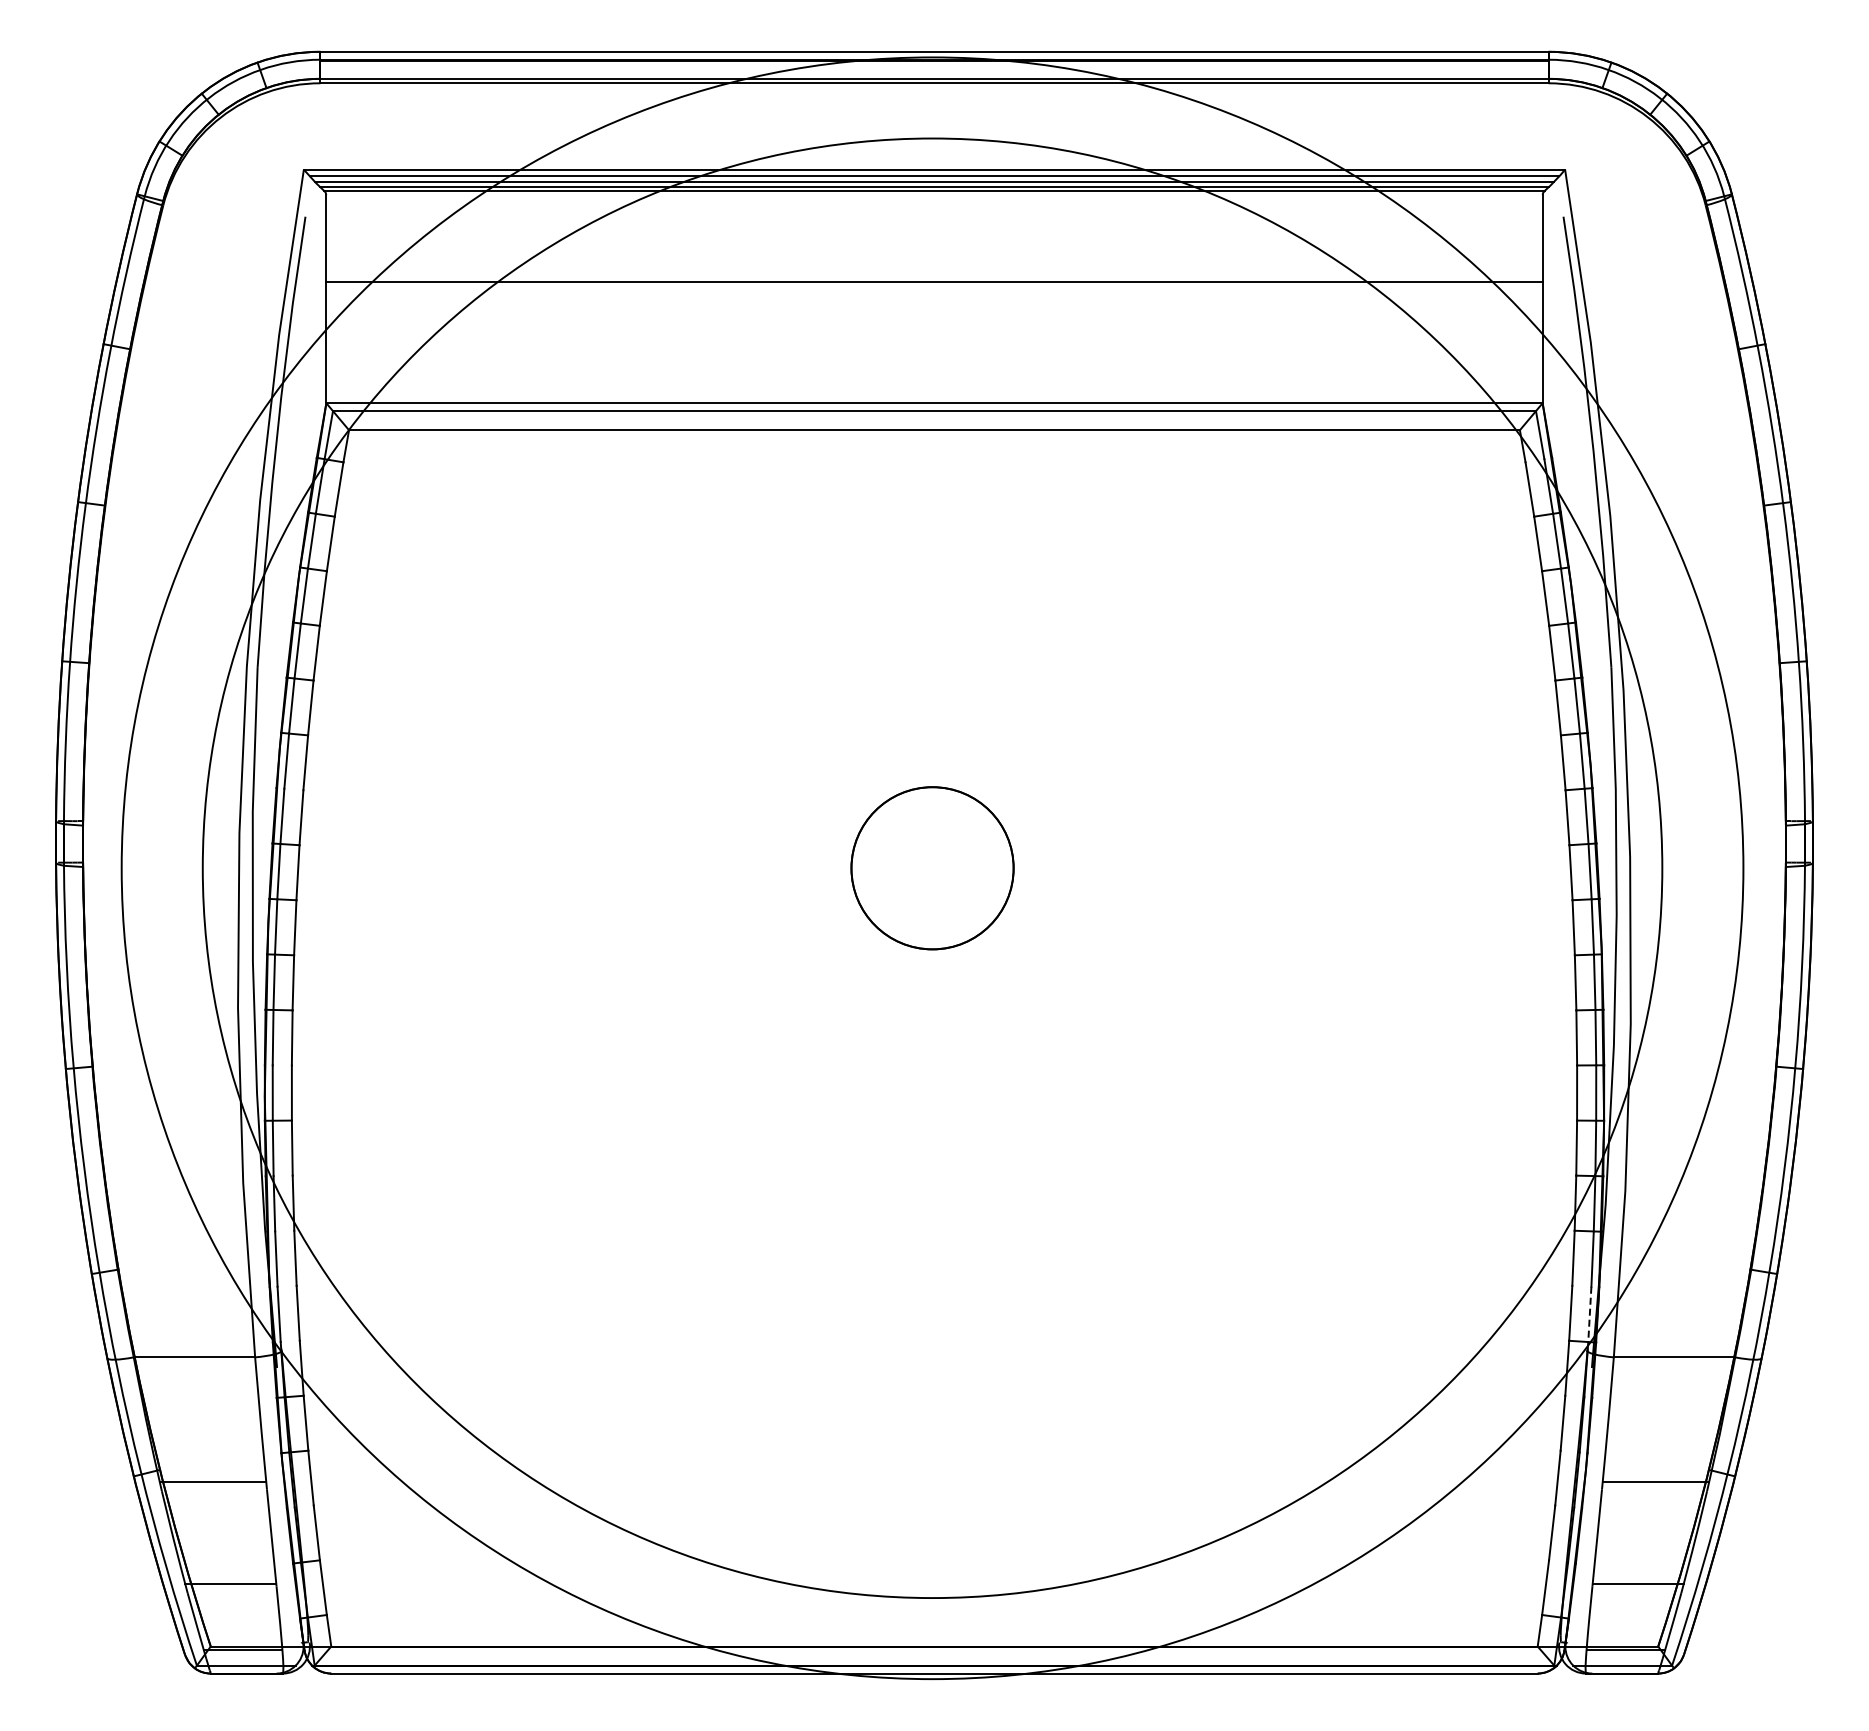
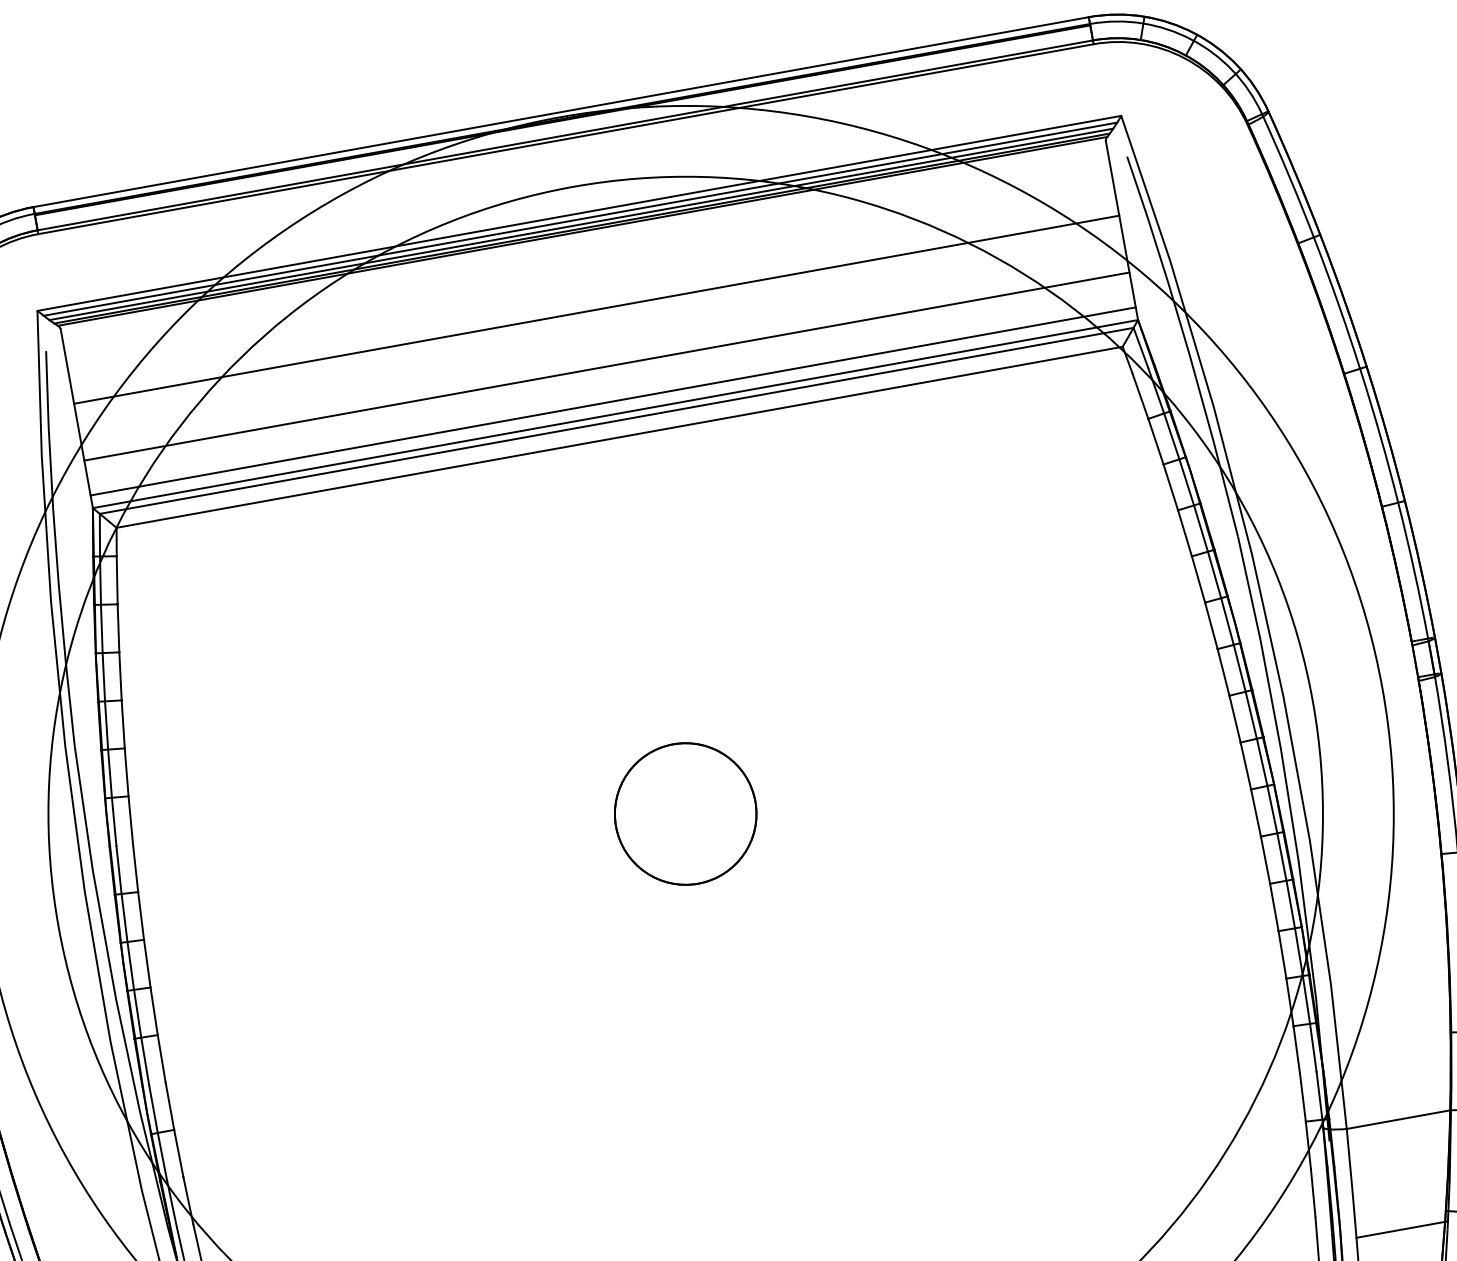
line: (934, 347) -> (606, 366), added
line: (934, 388) -> (613, 401), added
line: (1589, 1314) -> (1319, 1095), dashed -> solid

